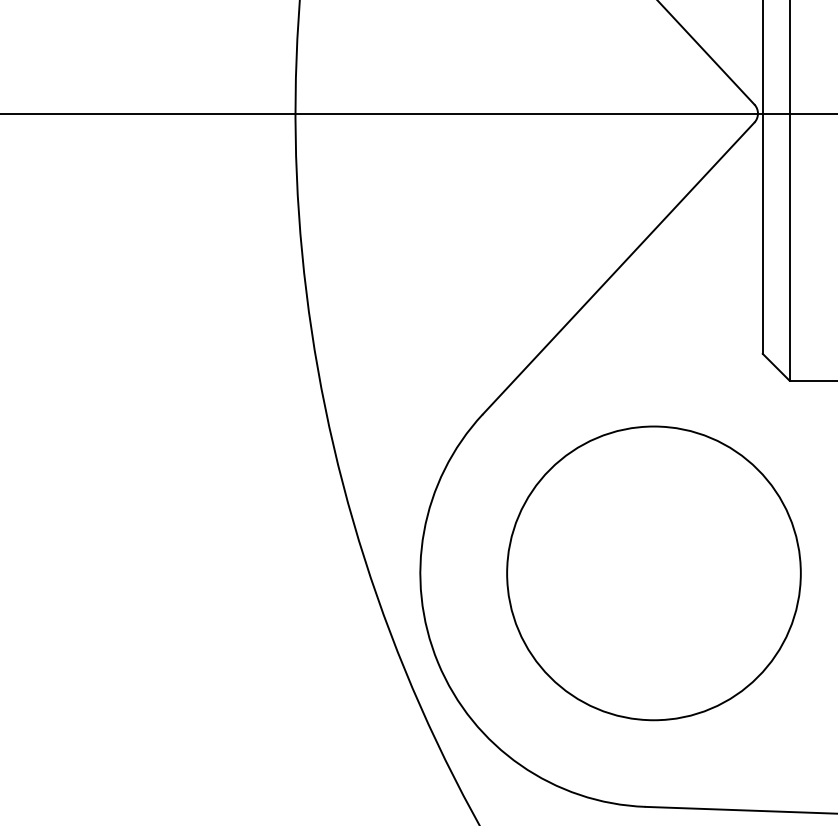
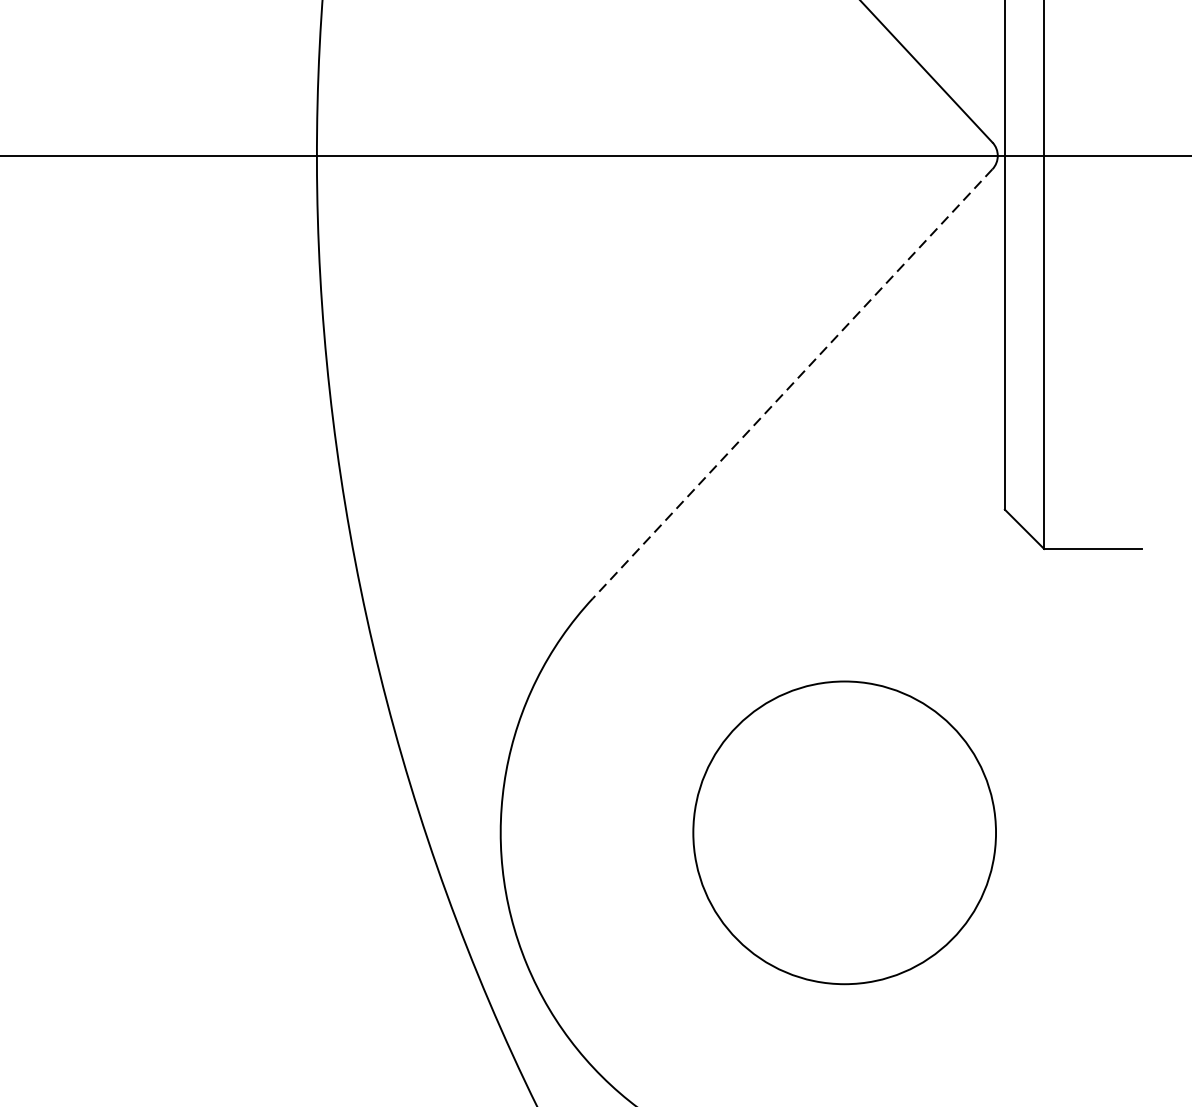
line: (618, 268) -> (792, 383), solid -> dashed
circle: (653, 573) -> (843, 832), size x0.7

